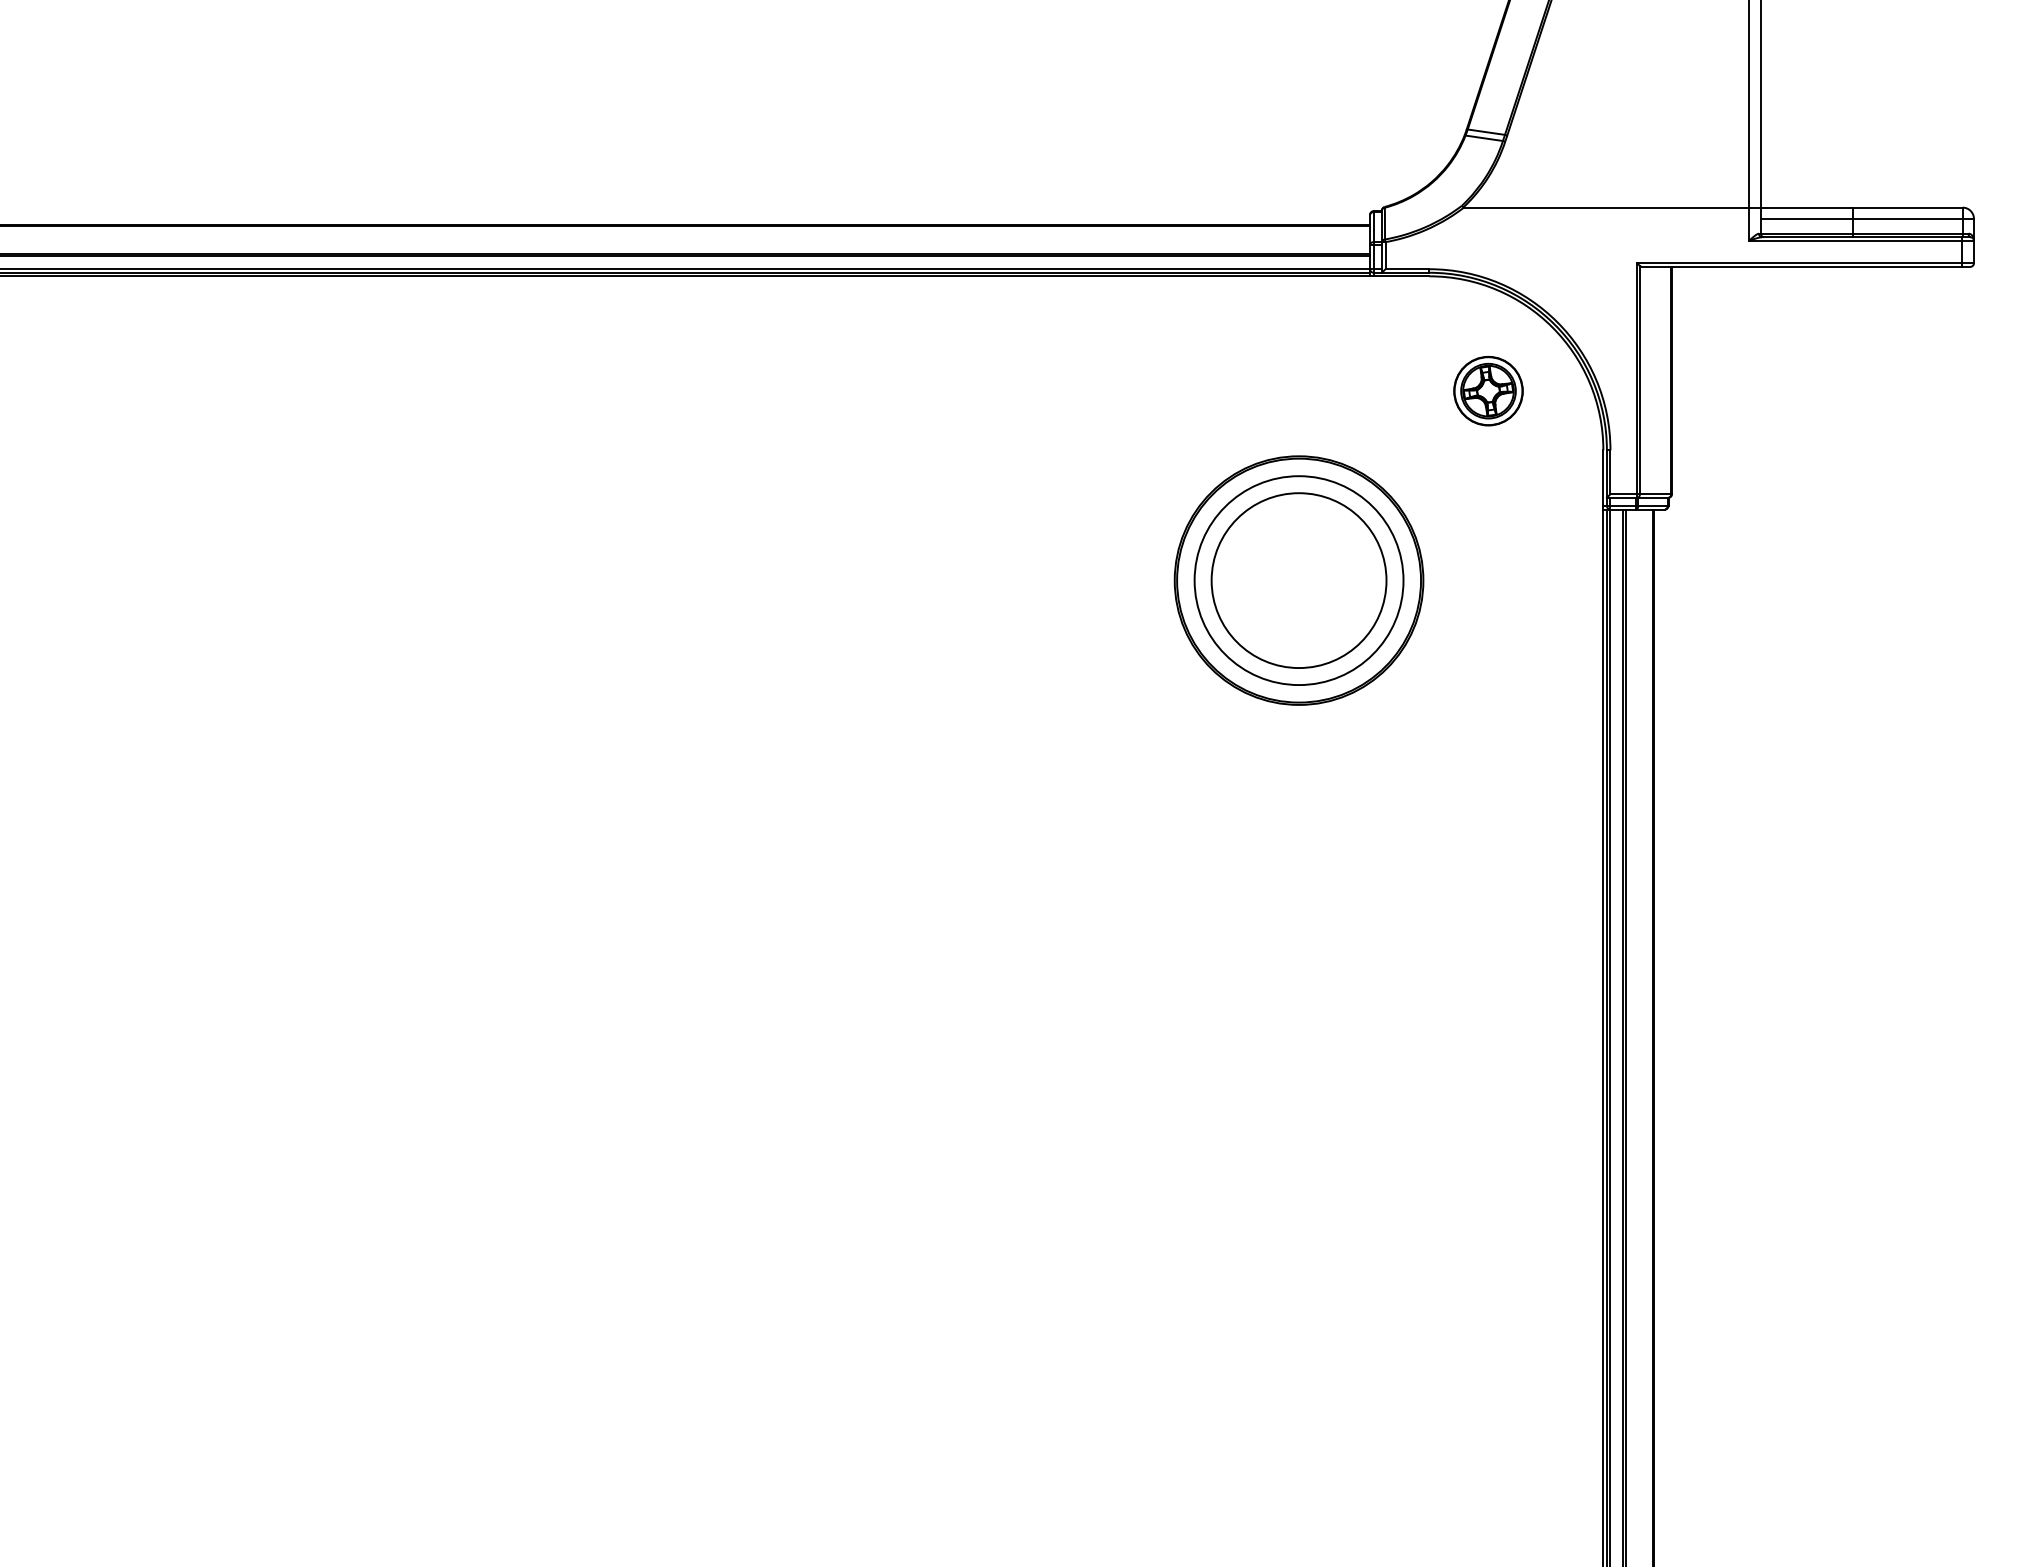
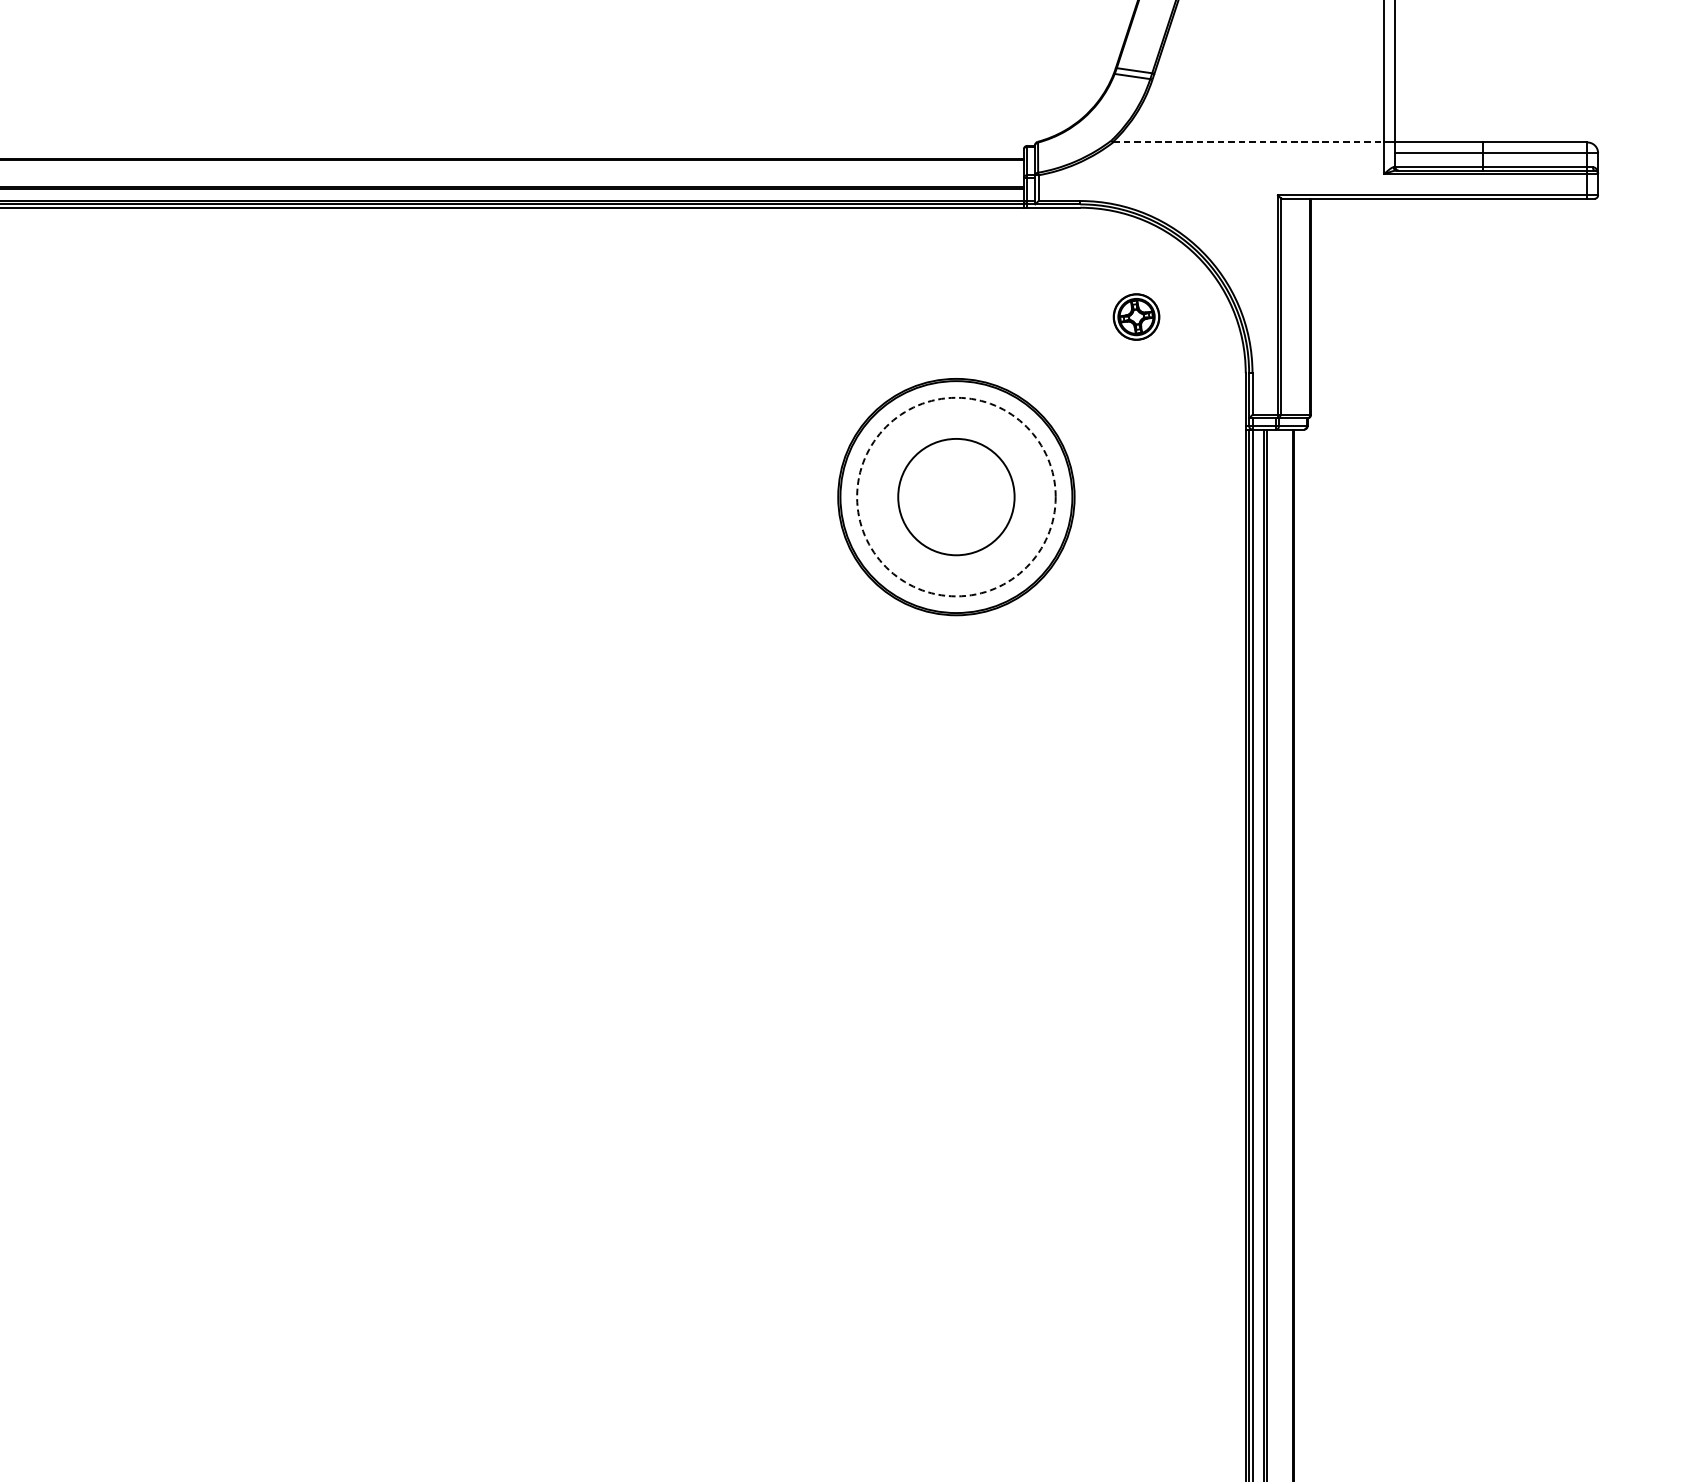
line: (1606, 207) -> (1248, 142), solid -> dashed
part: (1488, 391) -> (1136, 317), size x0.7
circle: (1298, 580) -> (955, 496), size x0.7
circle: (1298, 580) -> (955, 496), solid -> dashed

